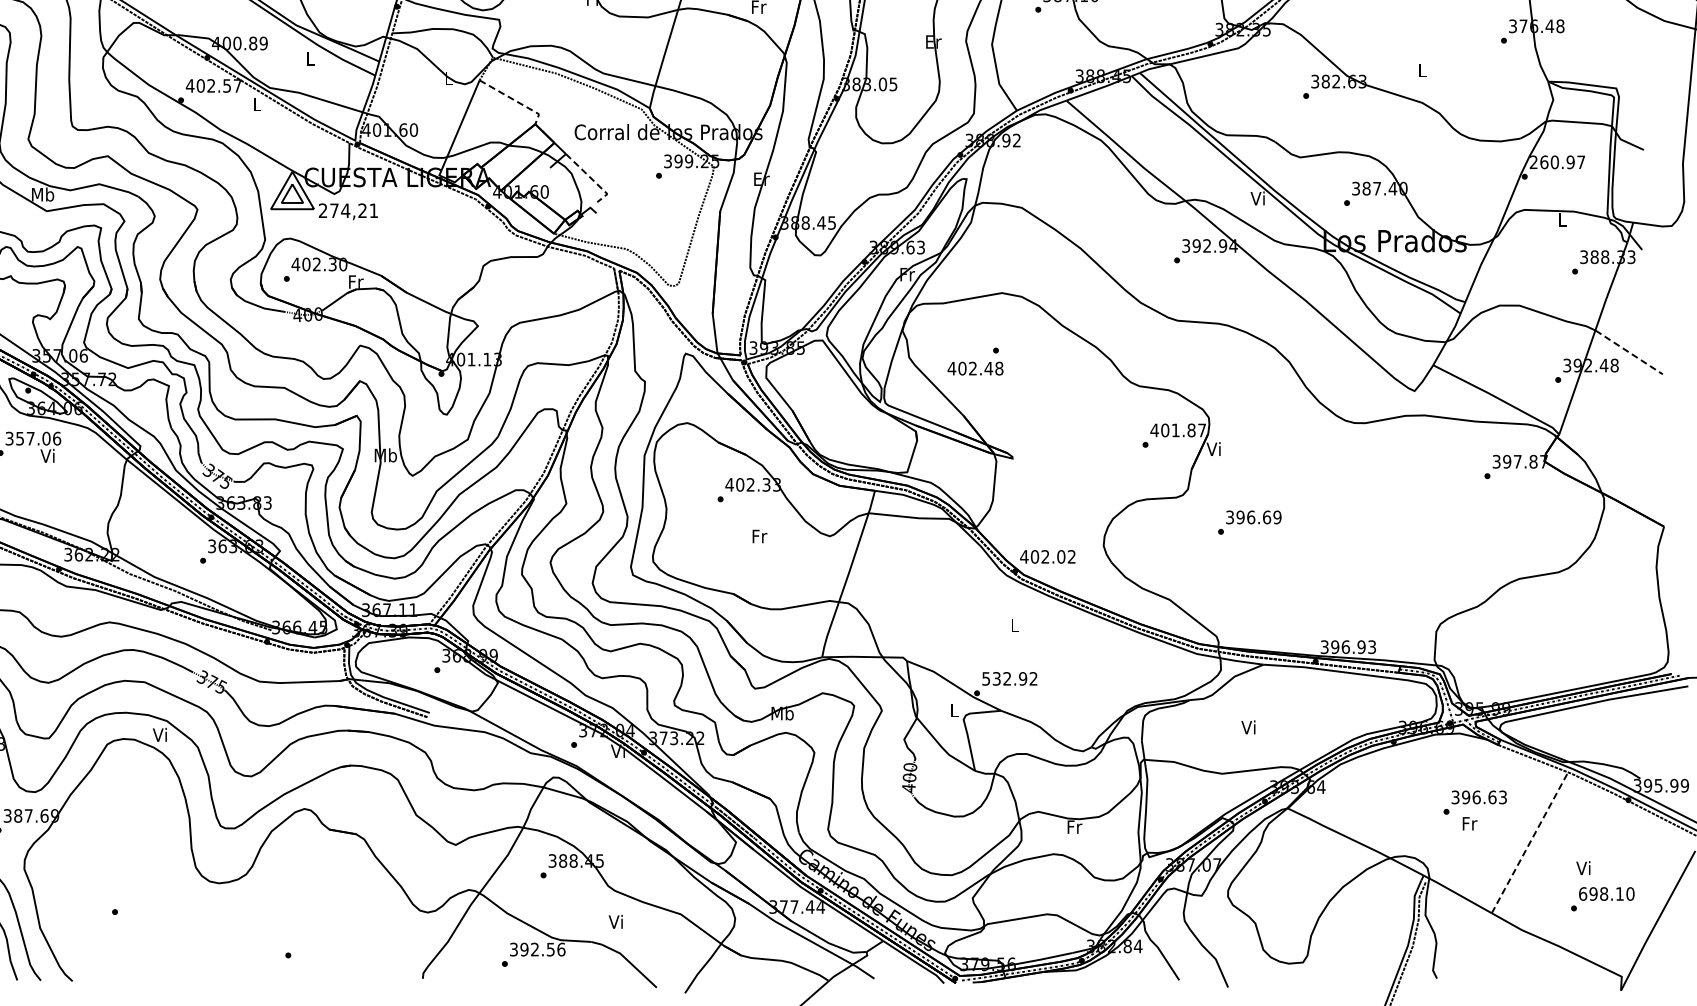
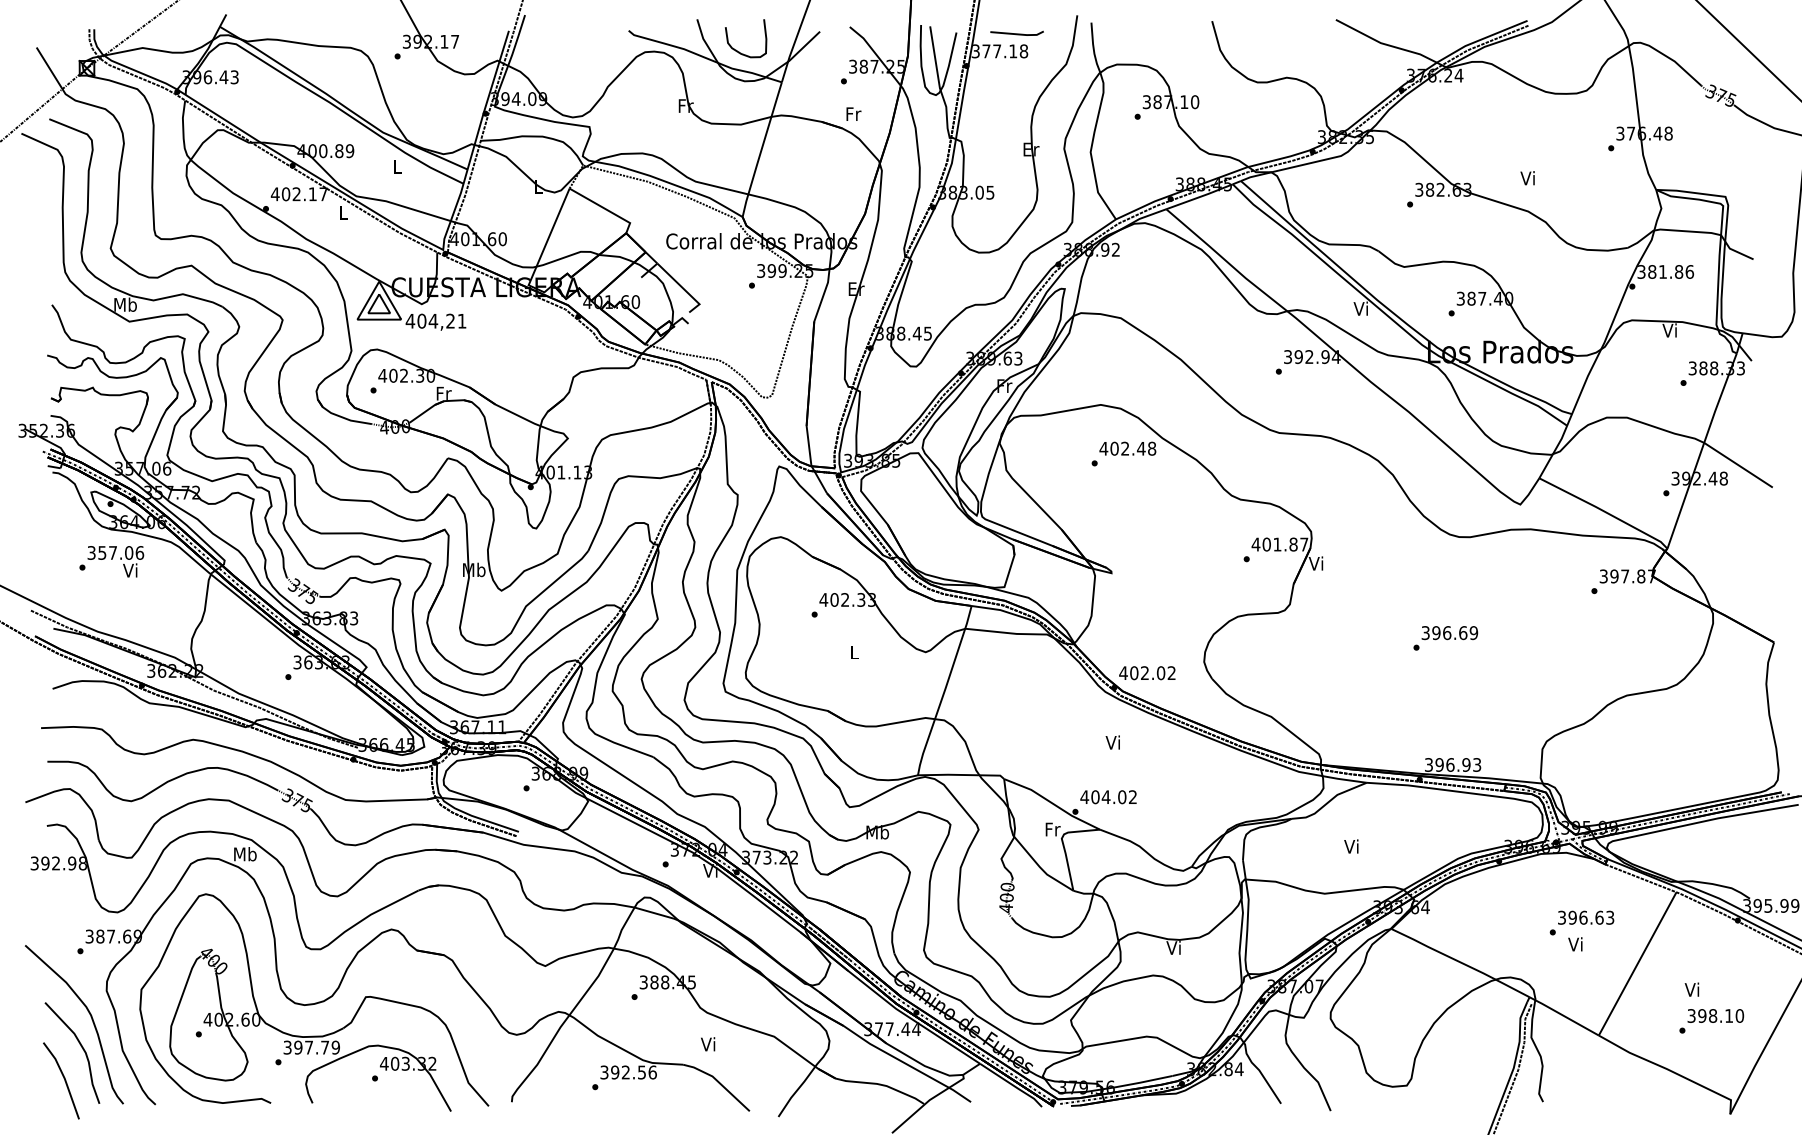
text: (1421, 70) -> (1527, 178), L -> Vi
text: (226, 86) -> (312, 194), 402.57 -> 402.17
line: (514, 99) -> (605, 208), dashed -> solid
text: (1557, 161) -> (1665, 271), 260.97 -> 381.86
line: (591, 179) -> (683, 289), dashed -> solid
text: (328, 210) -> (415, 320), 274,21 -> 404,21
text: (1561, 219) -> (1669, 330), L -> Vi
line: (1629, 352) -> (1738, 465), dashed -> solid
text: (975, 368) -> (1127, 448), moved
text: (1249, 522) -> (1445, 638), moved
text: (759, 536) -> (854, 652), Fr -> L
text: (1013, 625) -> (1112, 742), L -> Vi
text: (1004, 679) -> (1103, 797), 532.92 -> 404.02
text: (954, 710) -> (1052, 829), L -> Fr
text: (160, 735) -> (245, 854), Vi -> Mb
text: (1469, 823) -> (1576, 944), Fr -> Vi
text: (1074, 826) -> (1174, 947), Fr -> Vi
line: (1529, 842) -> (1637, 963), dashed -> solid
text: (1582, 893) -> (1691, 1015), 698.10 -> 398.10
part: (228, 913) -> (314, 1035), added

